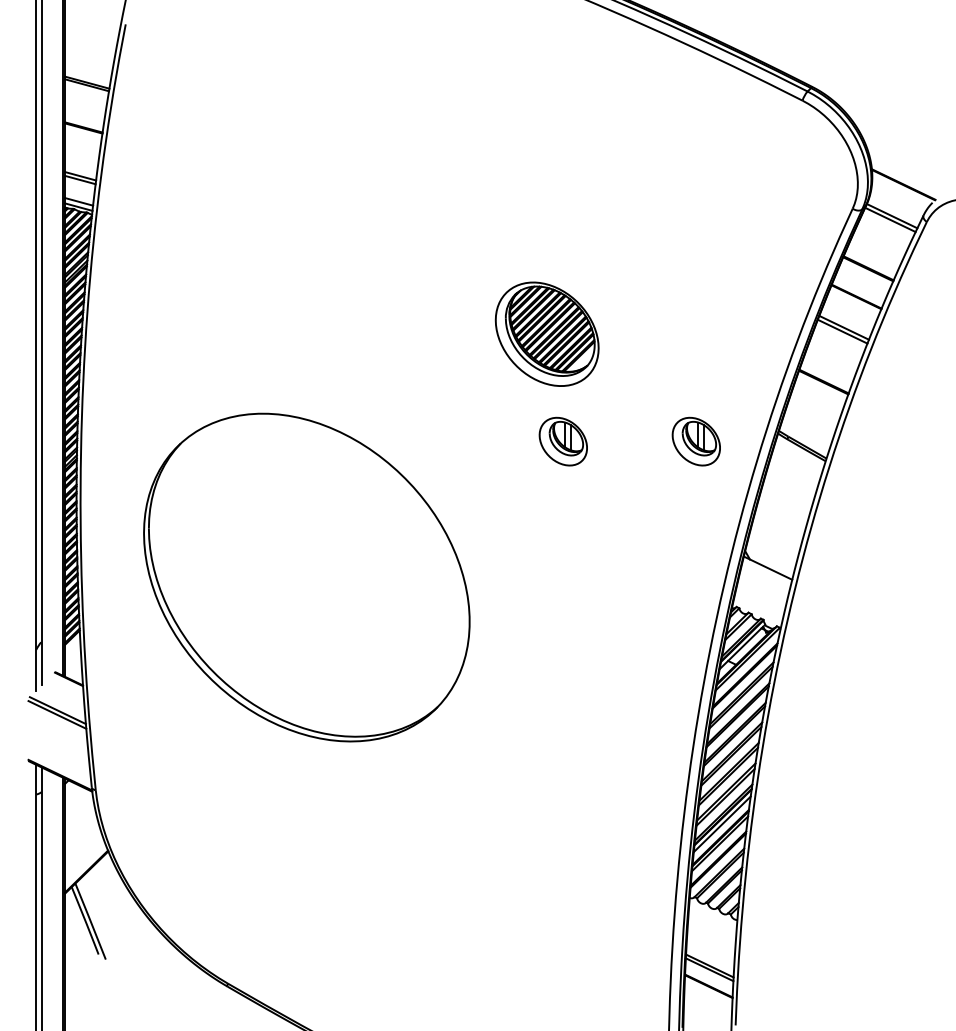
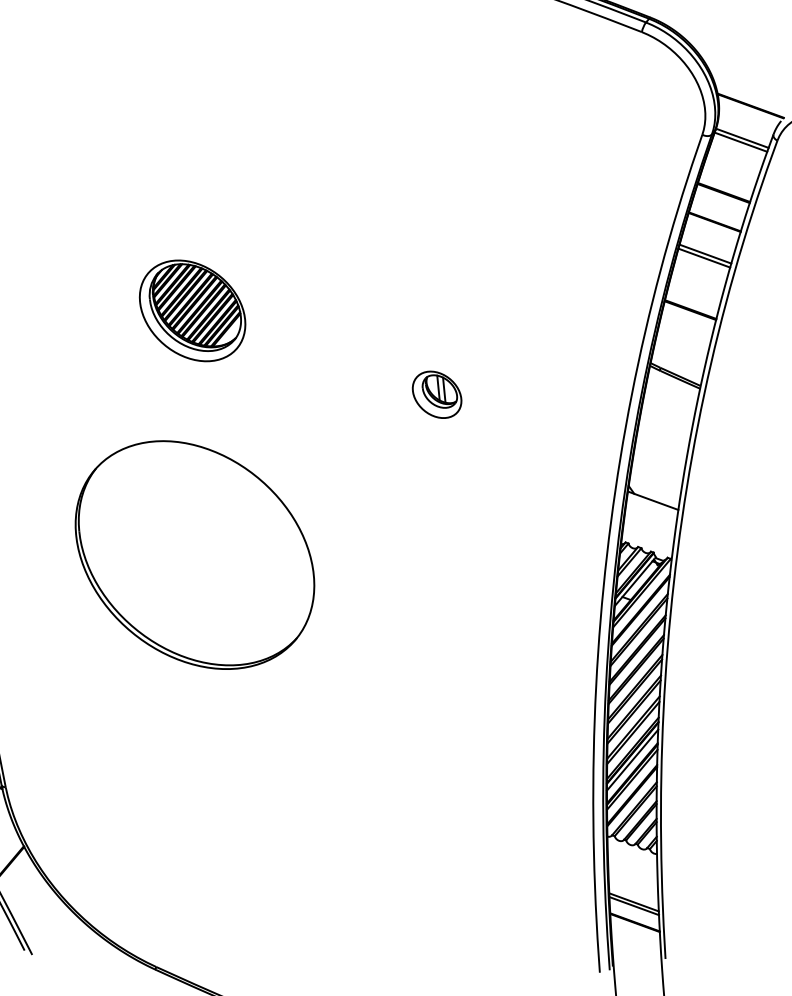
part: (546, 333) -> (191, 310), moved
part: (695, 441) -> (568, 381), removed
part: (306, 577) -> (194, 555), size x0.71

